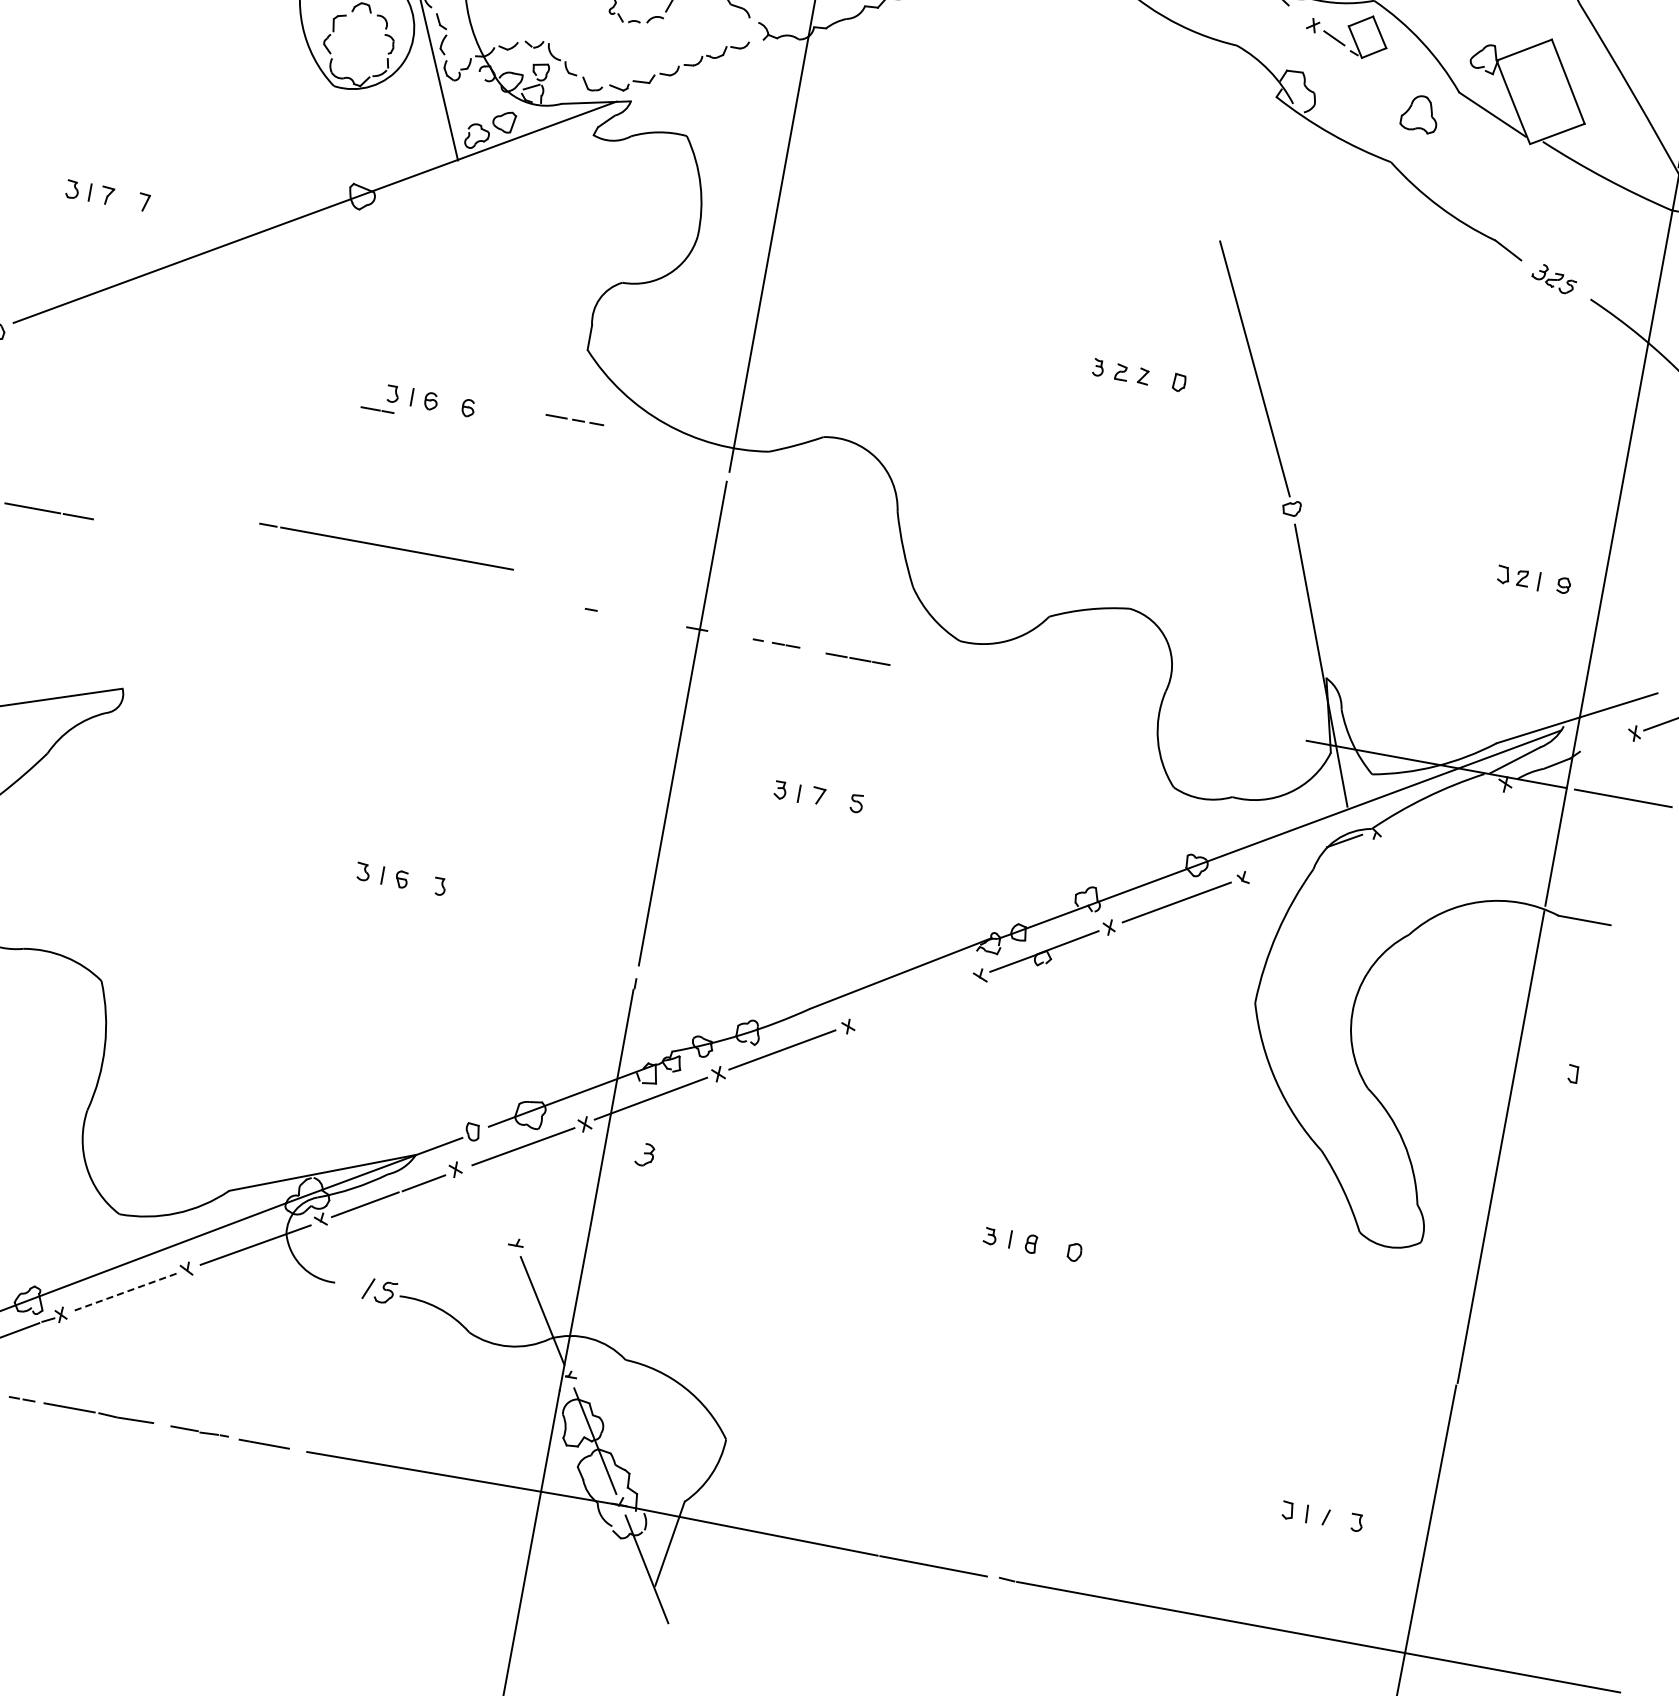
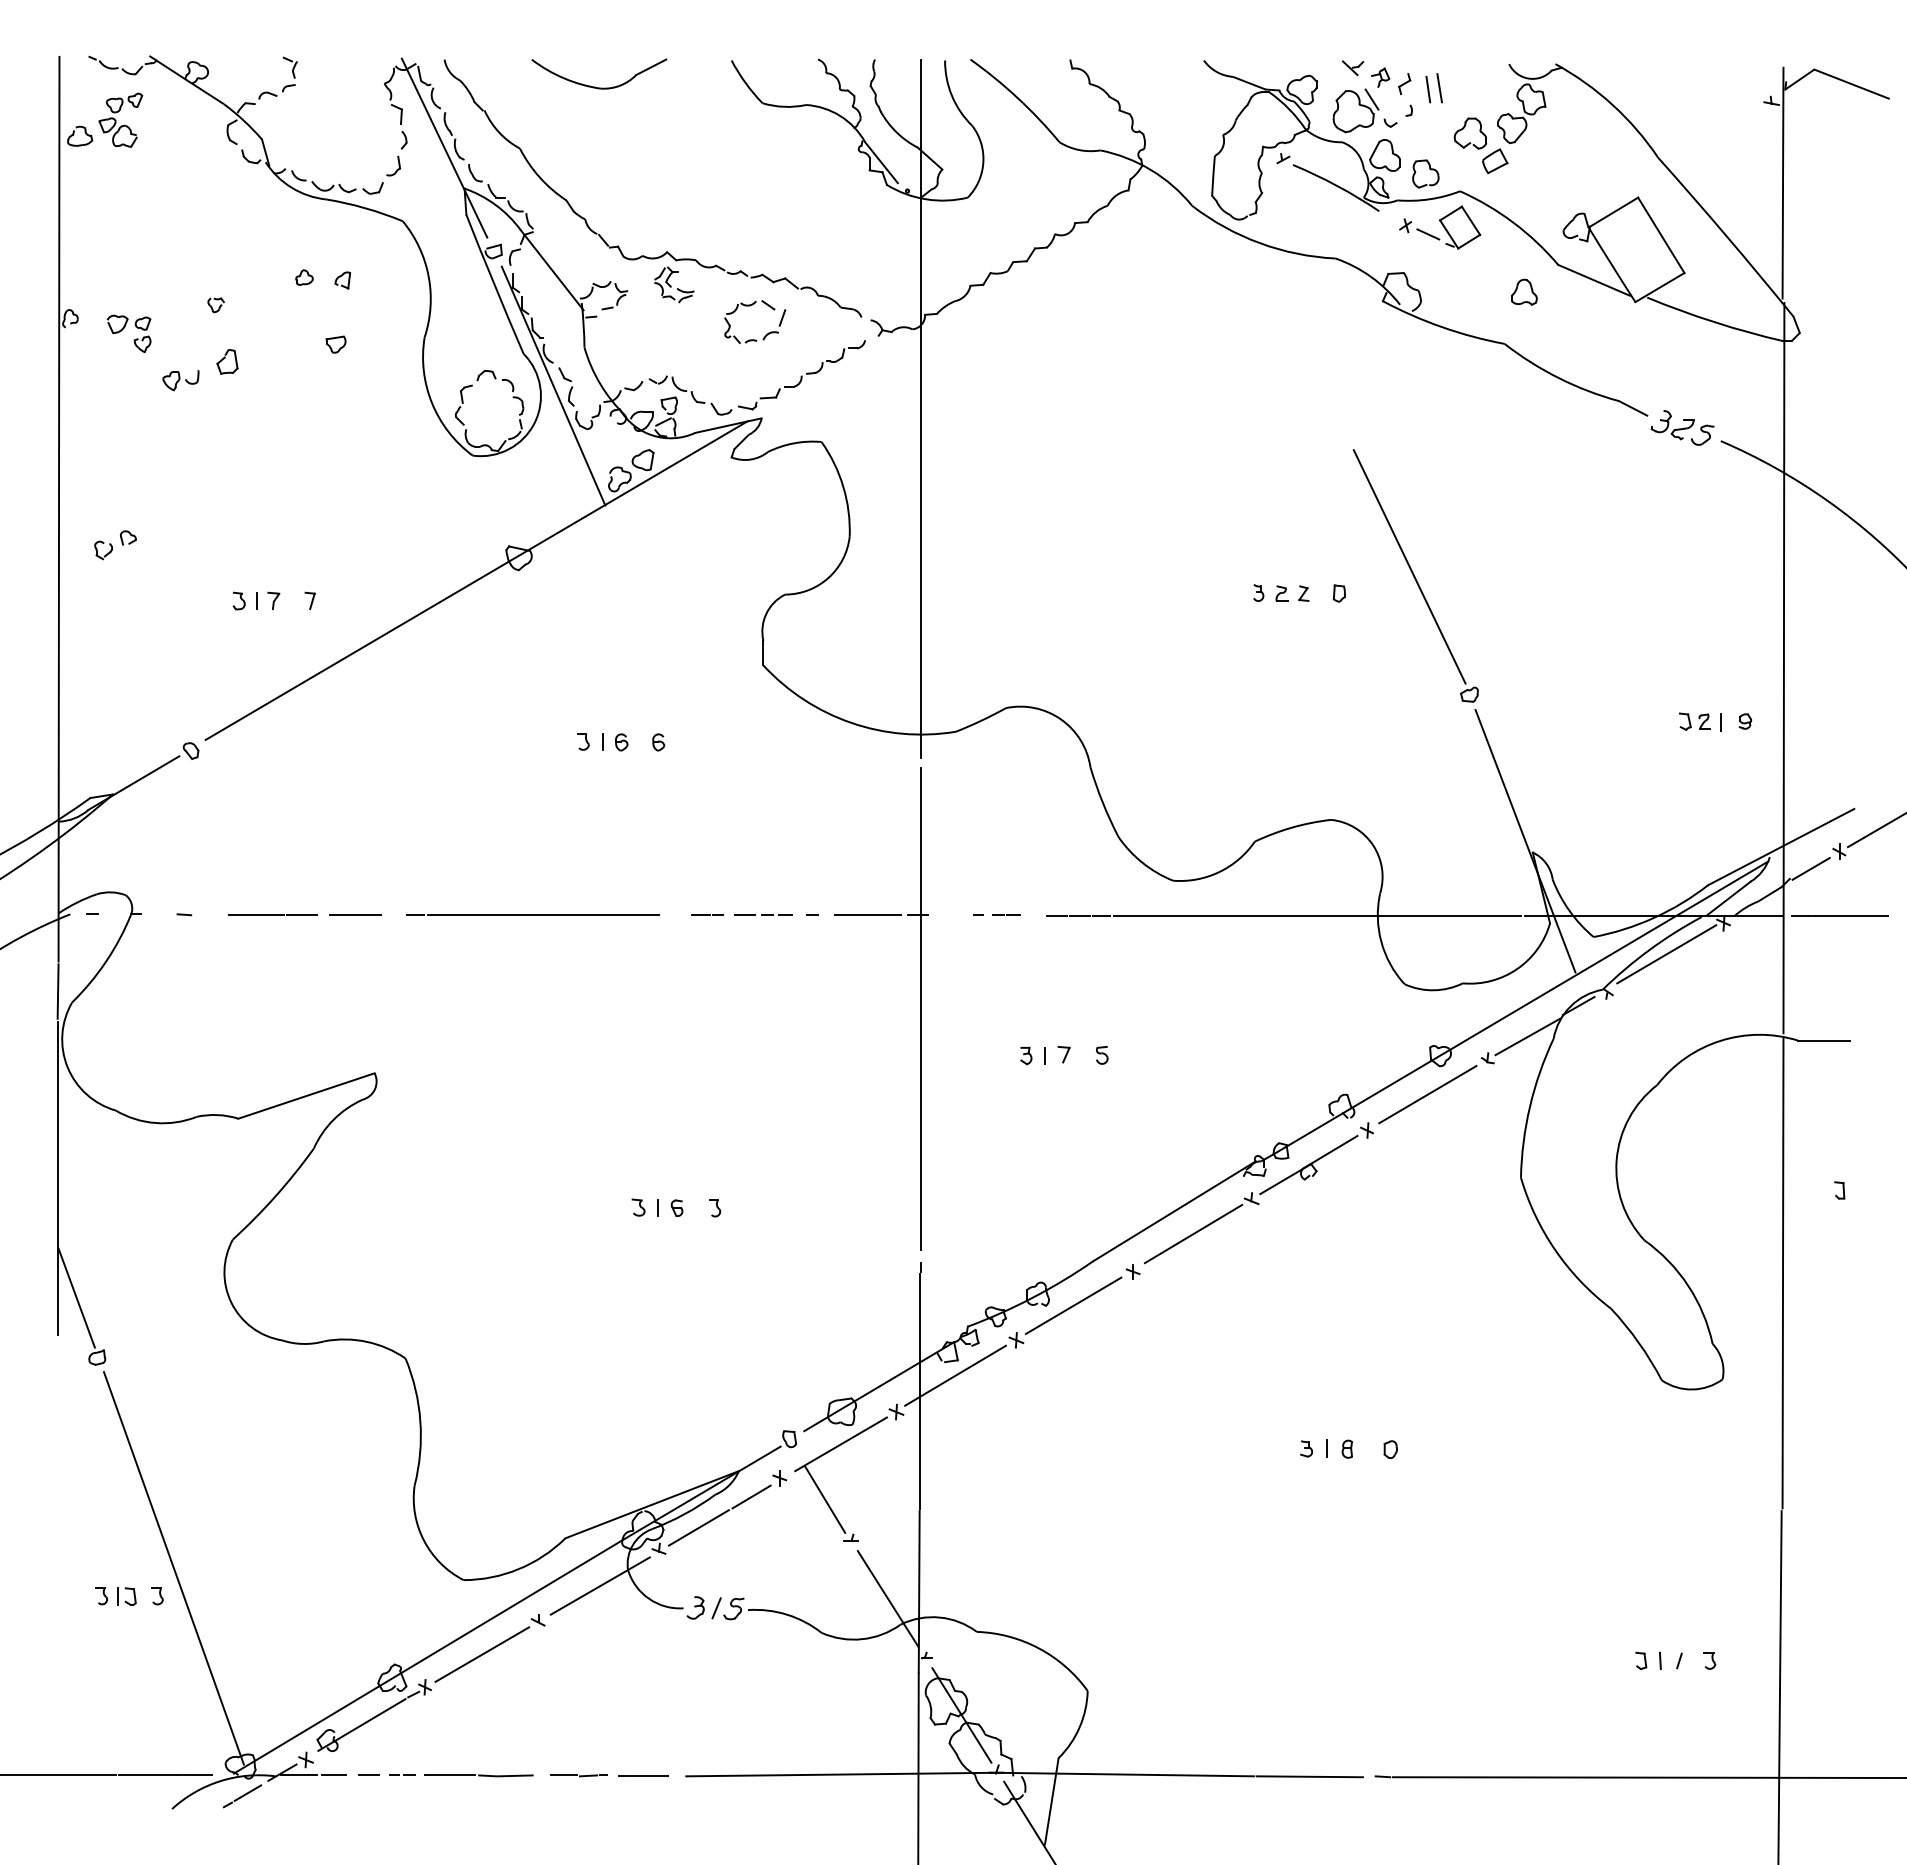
part: (1420, 113) -> (1524, 291), size x0.71
part: (1554, 278) -> (1682, 427), size x1.43
line: (377, 409) -> (707, 914), moved
line: (575, 419) -> (763, 914), moved
line: (132, 526) -> (355, 915), added
line: (386, 545) -> (532, 914), moved
line: (646, 620) -> (867, 915), added
line: (1098, 703) -> (1317, 916), added
line: (1602, 745) -> (1810, 868), added
line: (1442, 805) -> (1666, 954), added
line: (1287, 862) -> (1527, 1036), added
line: (916, 999) -> (1193, 1233), added
part: (644, 1154) -> (695, 1607), moved
line: (497, 1199) -> (825, 1499), added
line: (123, 1292) -> (481, 1654), dashed -> solid

